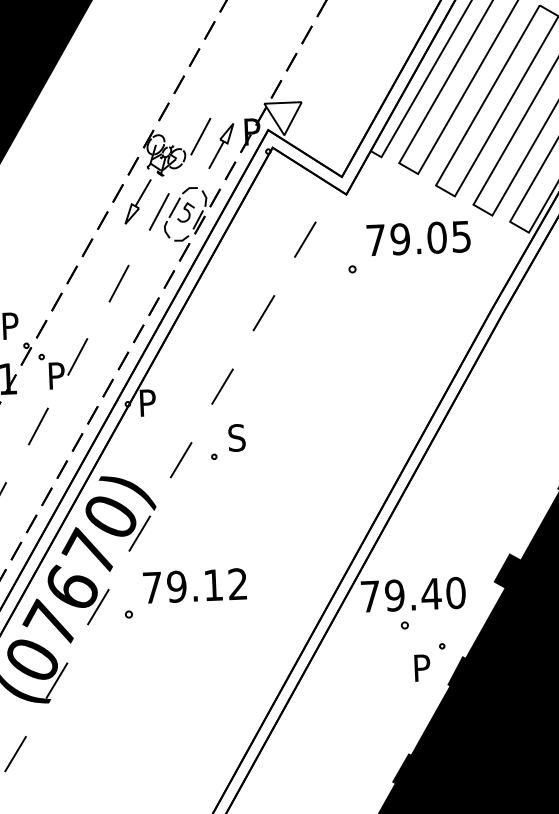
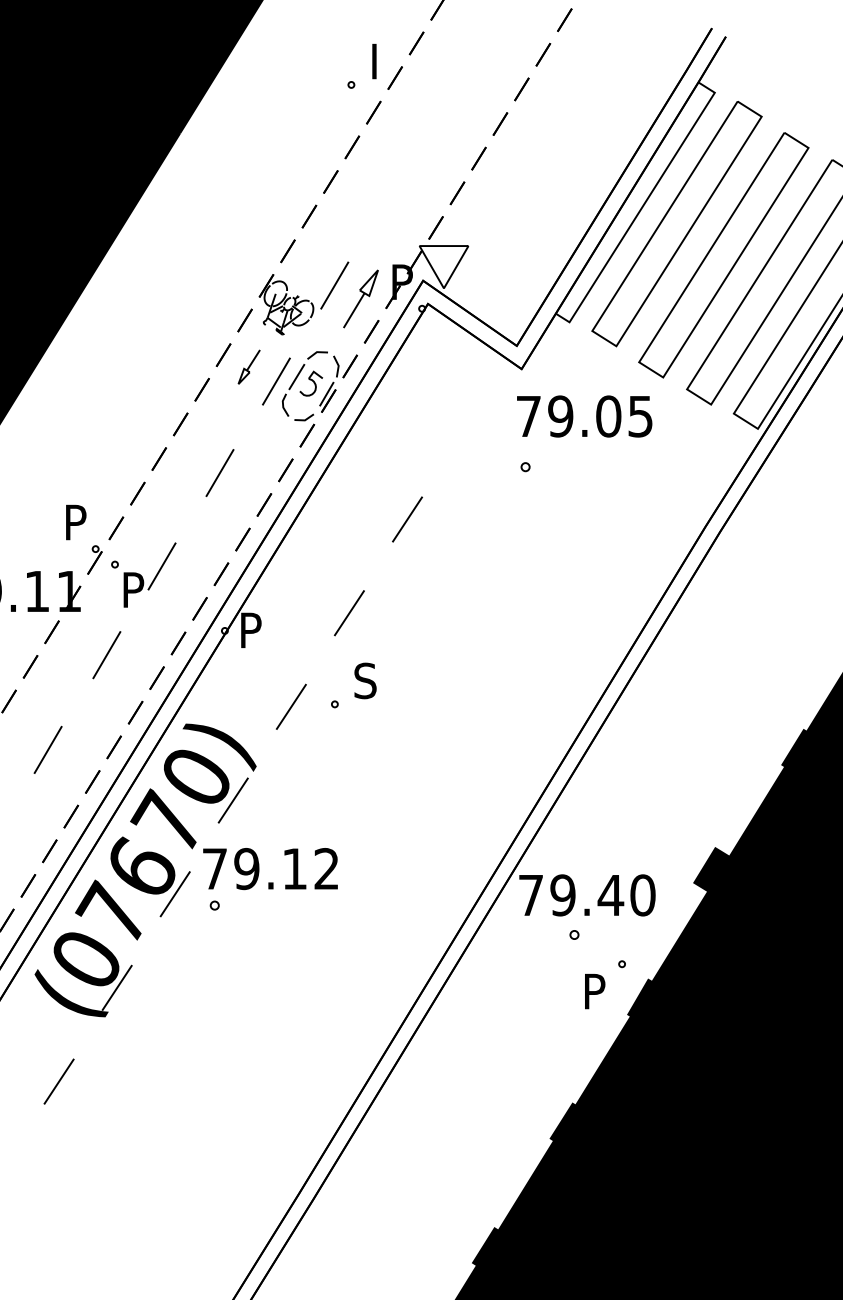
part: (137, 201) -> (248, 366), size x0.6
text: (418, 238) -> (584, 416), moved
line: (305, 239) -> (465, 425), removed
text: (194, 586) -> (270, 869), moved

